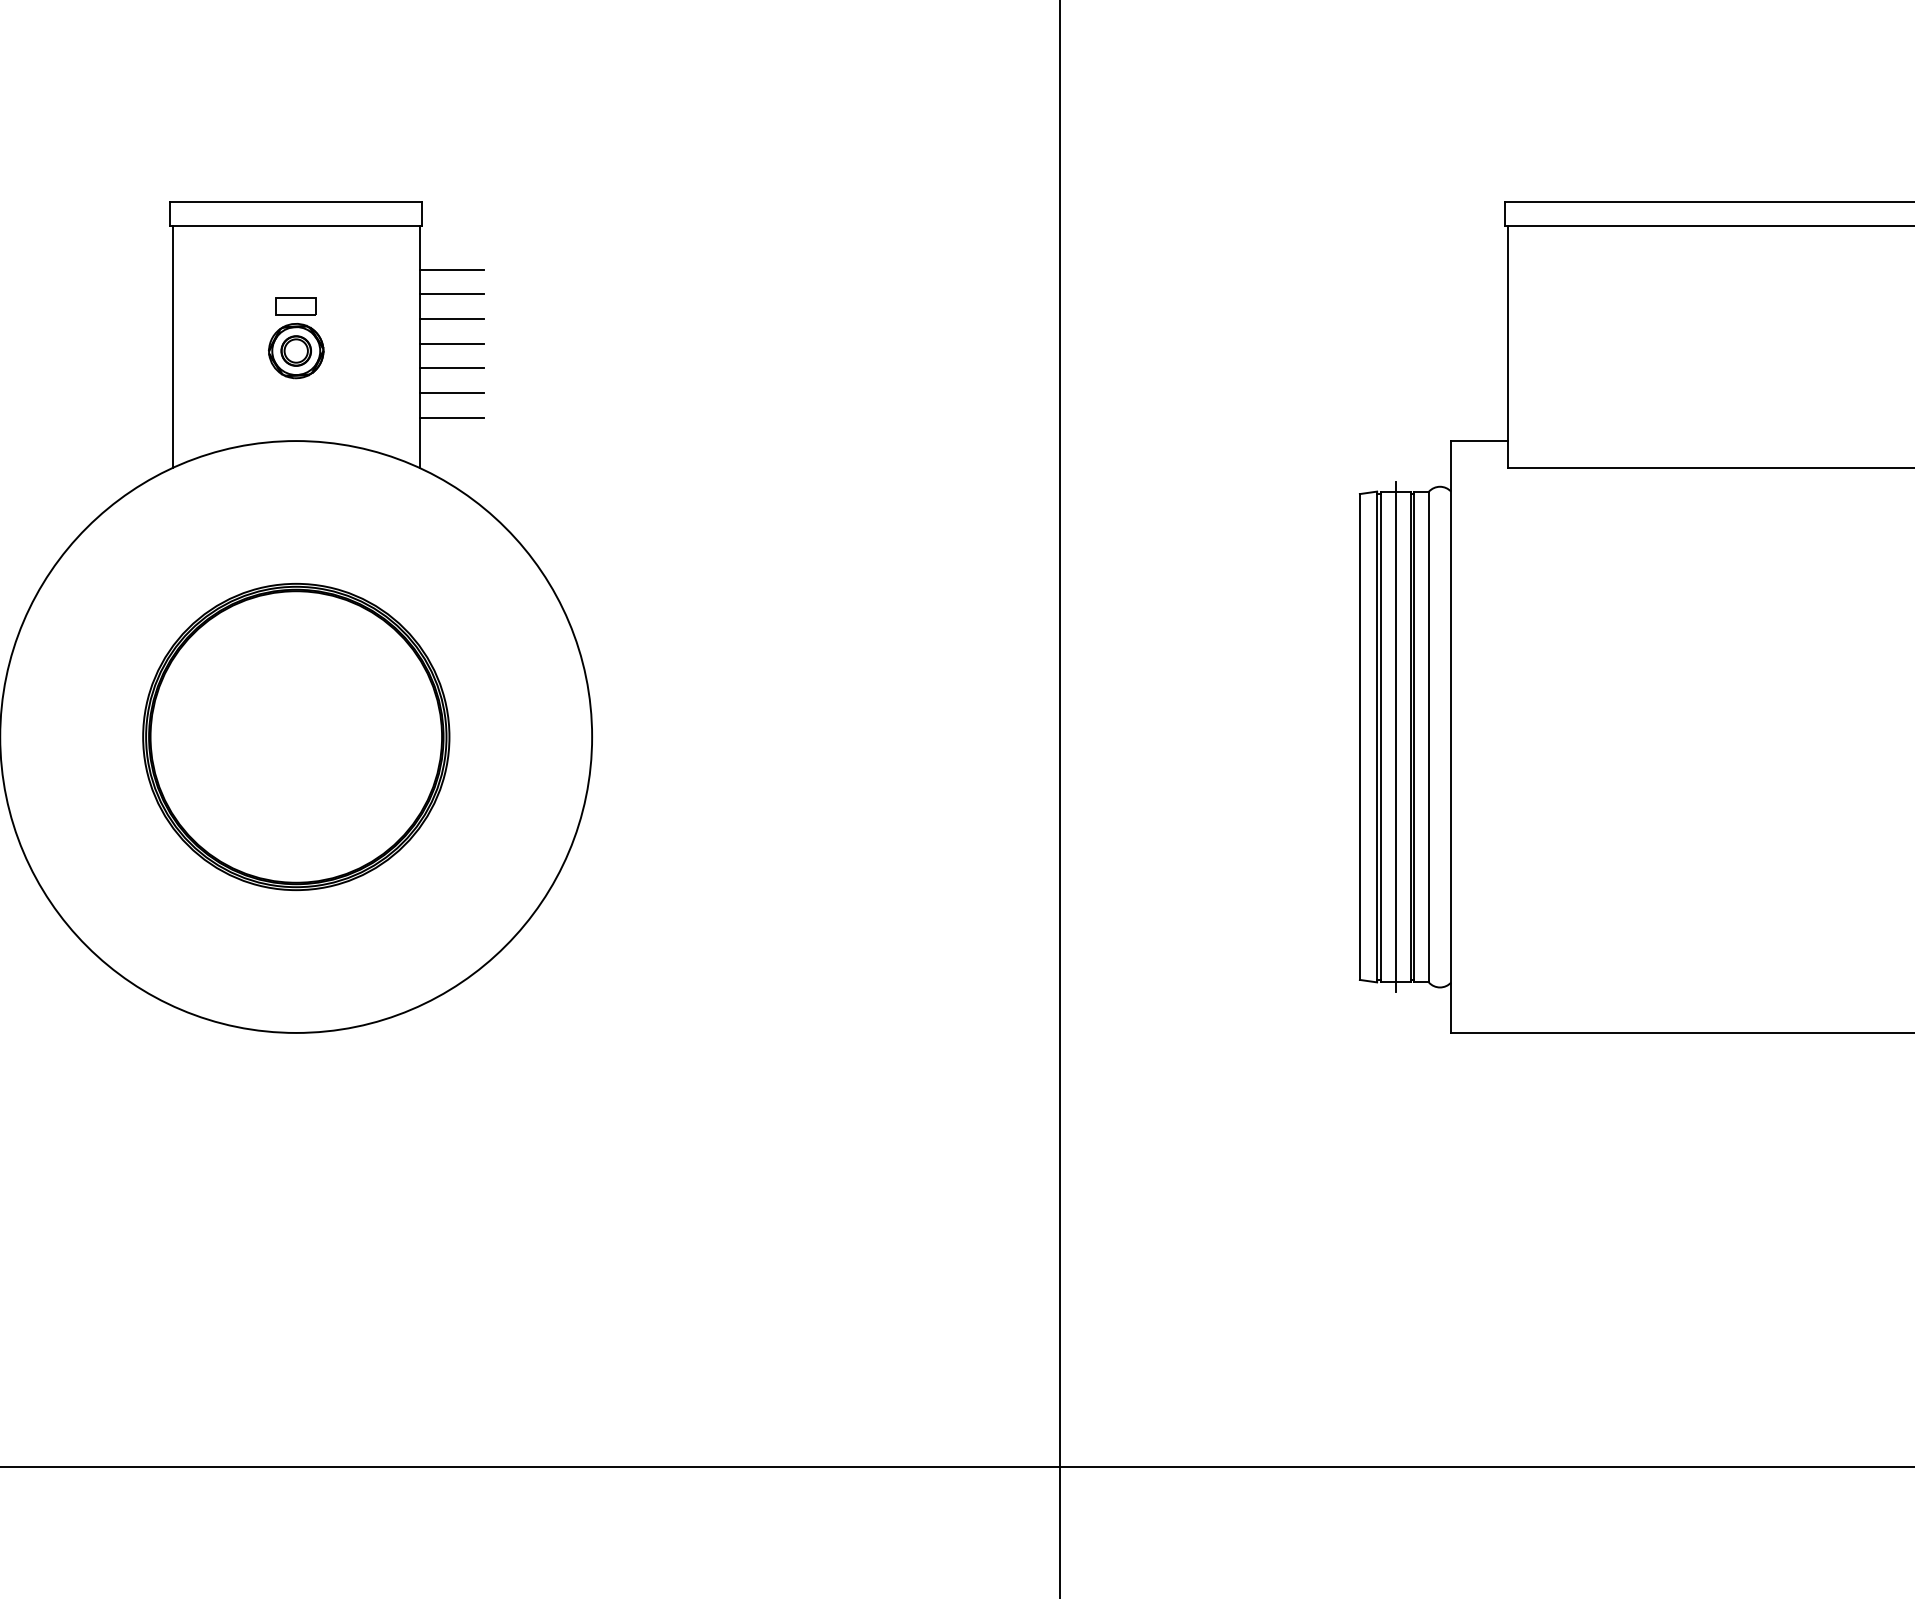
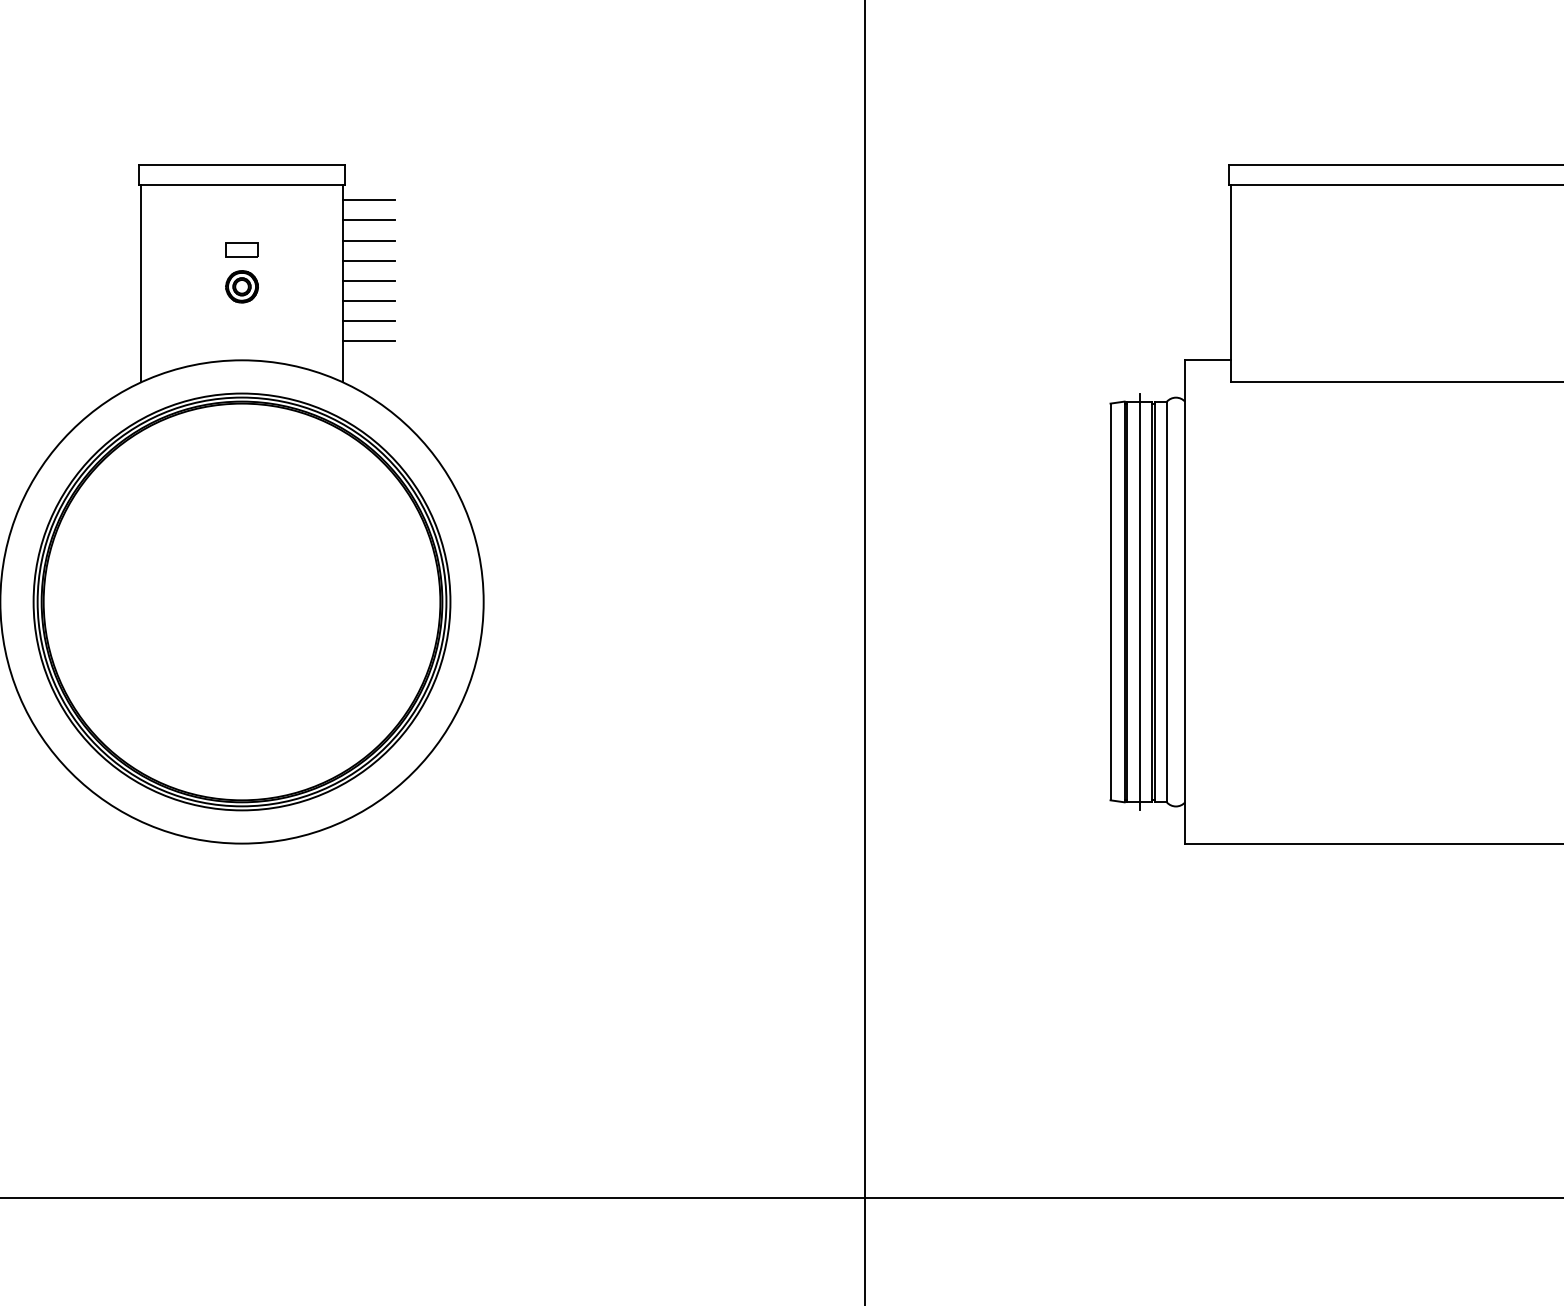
line: (451, 244) -> (368, 199), added
part: (295, 350) -> (241, 286), size x0.71
part: (296, 736) -> (242, 601), size x1.67

